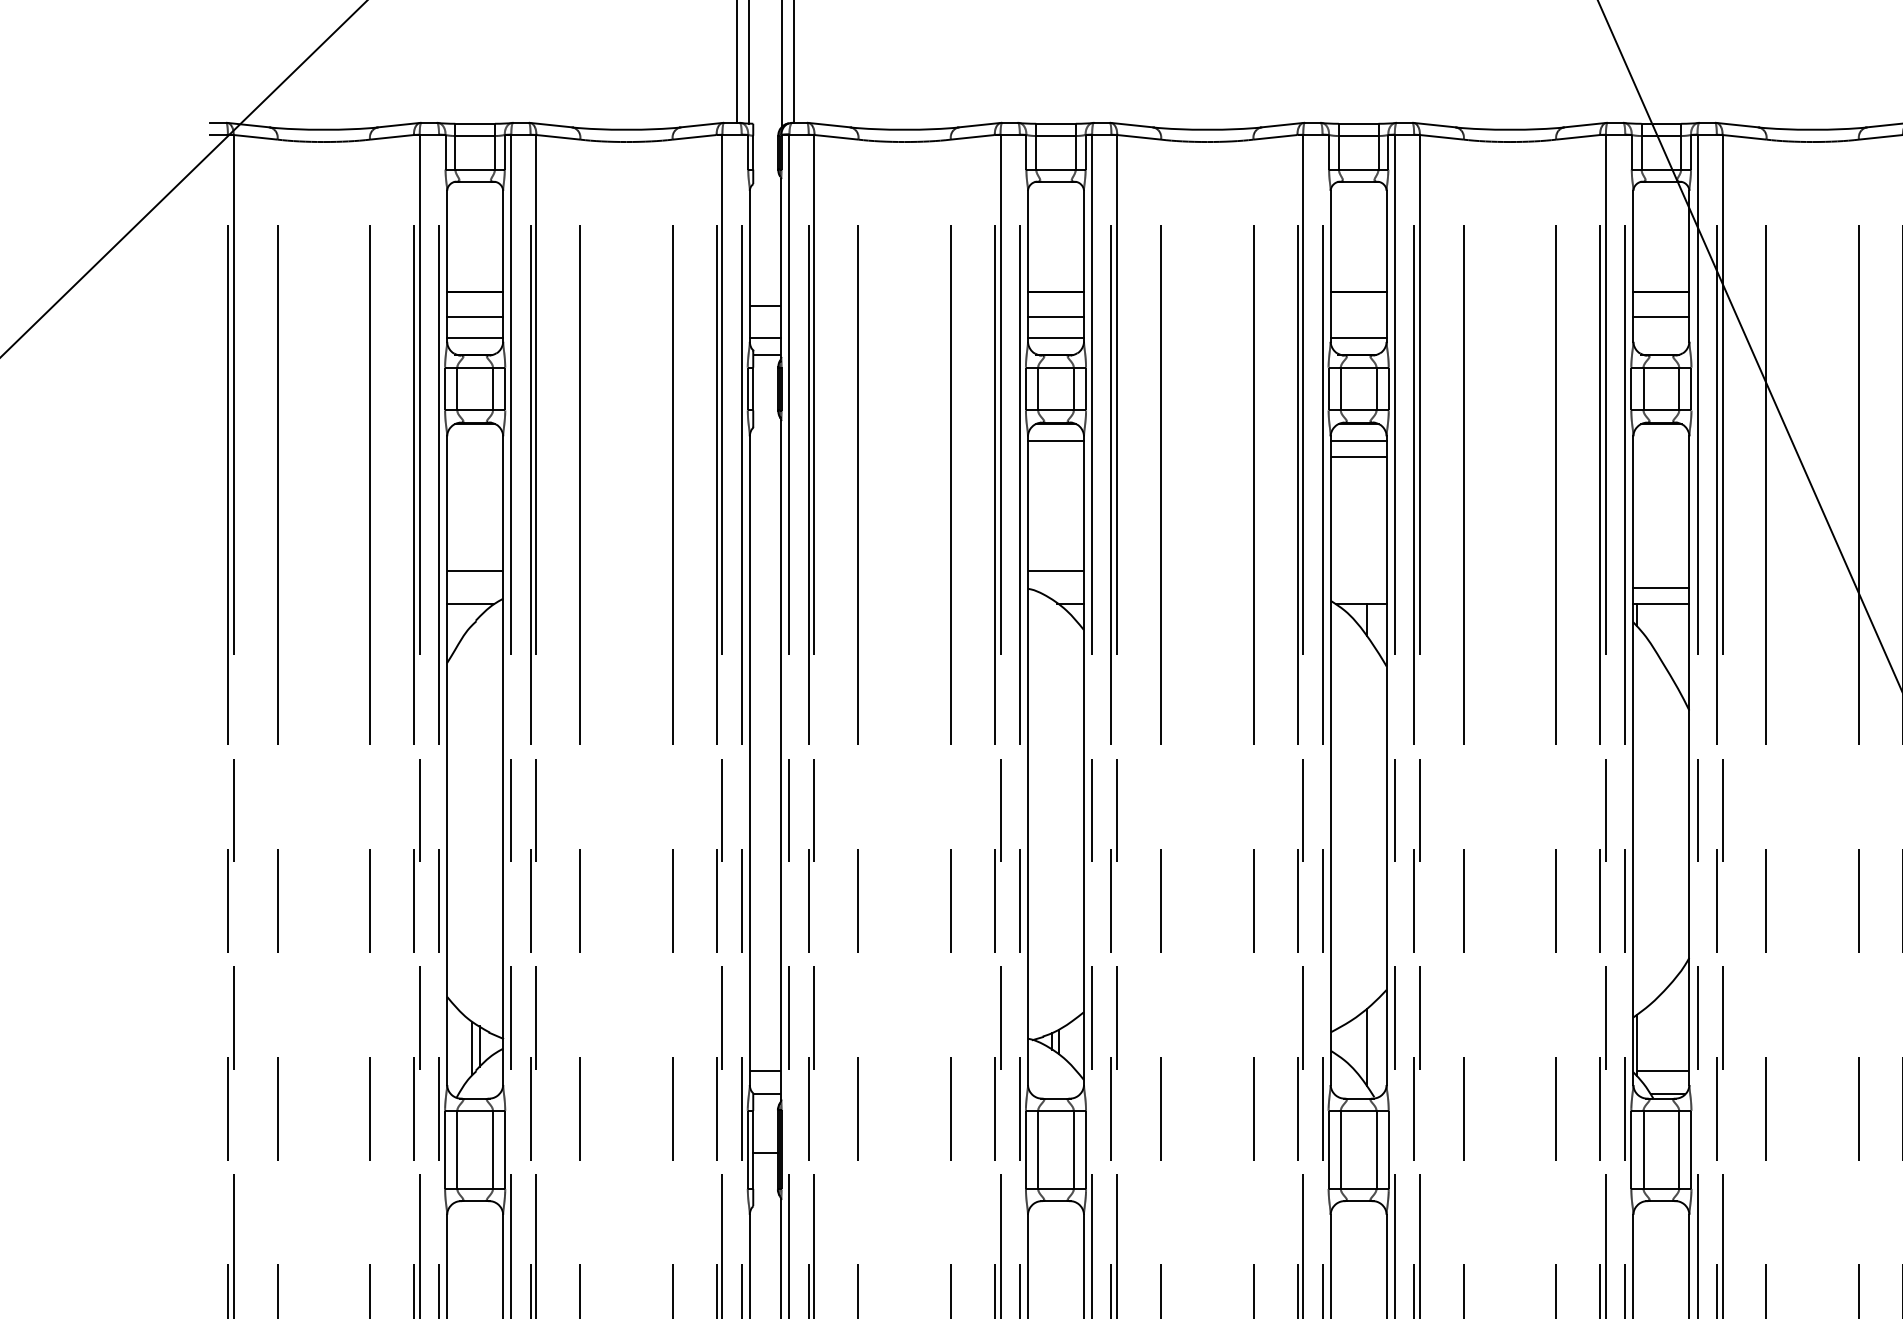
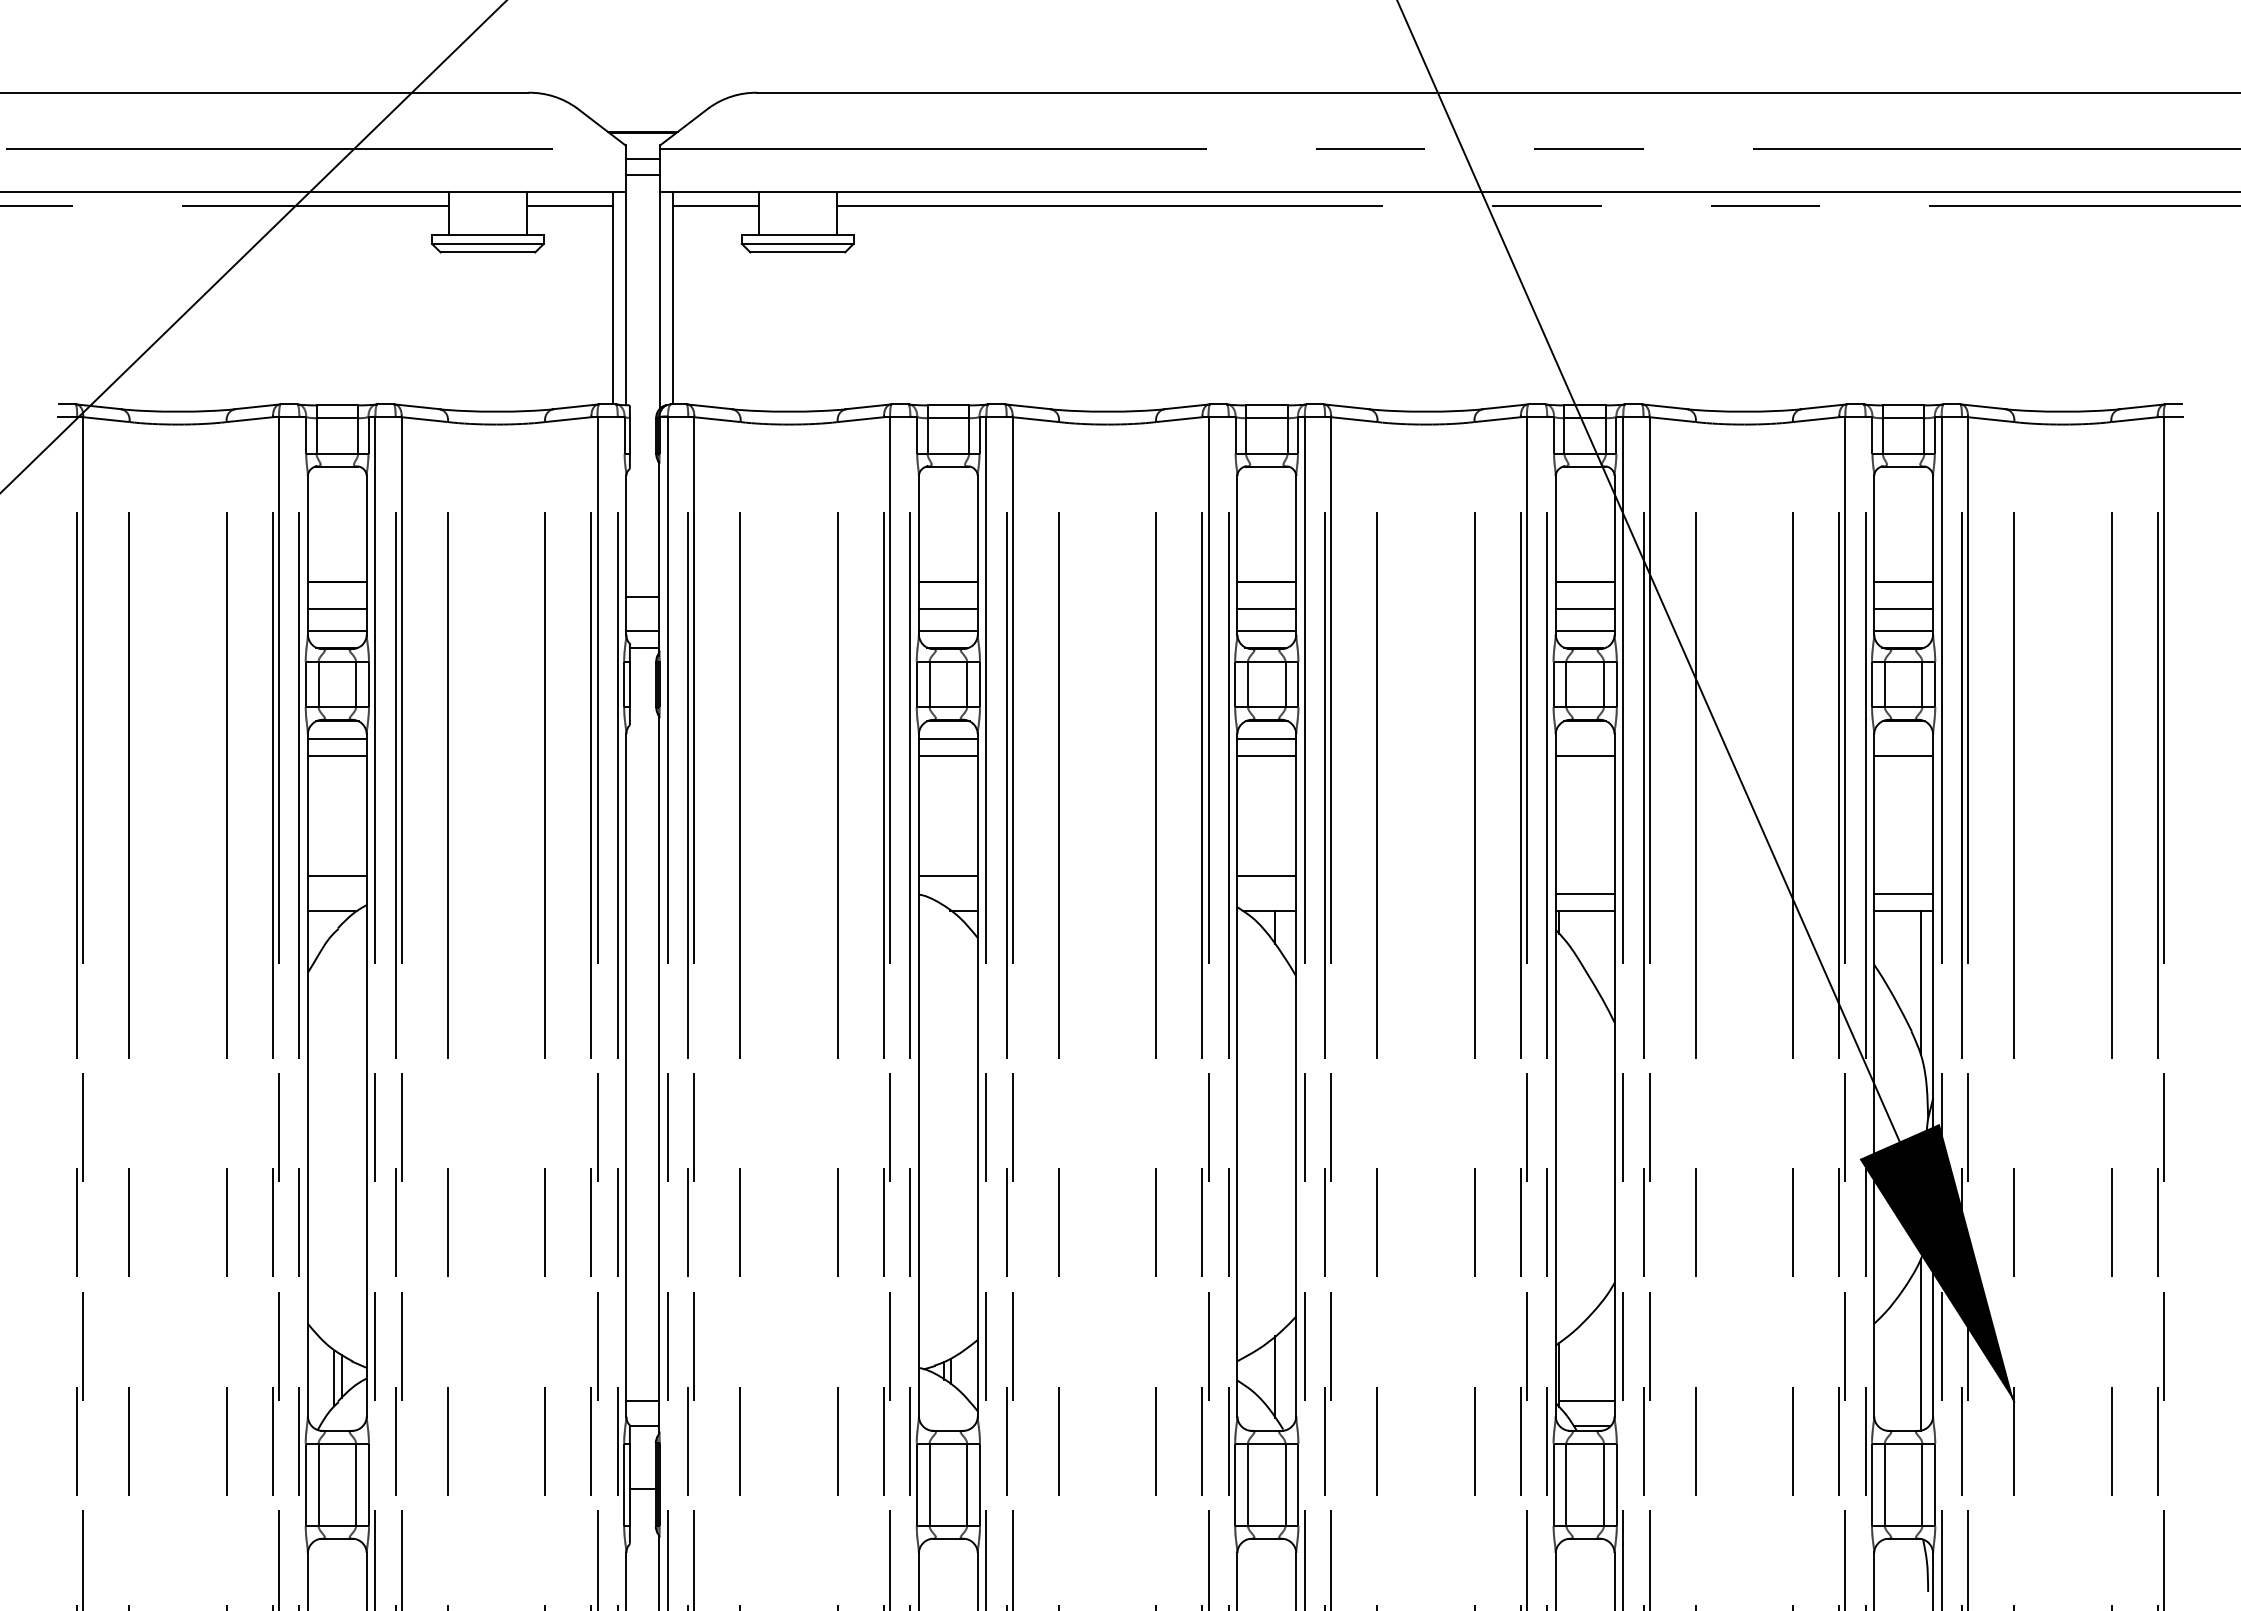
line: (1358, 317) -> (1266, 609), added
line: (1660, 338) -> (1584, 631), added
line: (474, 440) -> (336, 738), added
line: (474, 456) -> (336, 755), added
line: (1055, 456) -> (947, 755), added
line: (1660, 456) -> (1584, 755), added
line: (1358, 571) -> (1266, 876), added

